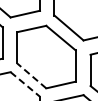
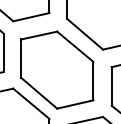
line: (31, 75) -> (38, 92), dashed -> solid
line: (25, 84) -> (31, 103), dashed -> solid

